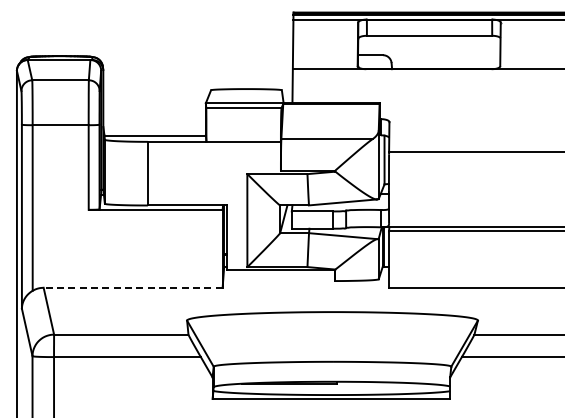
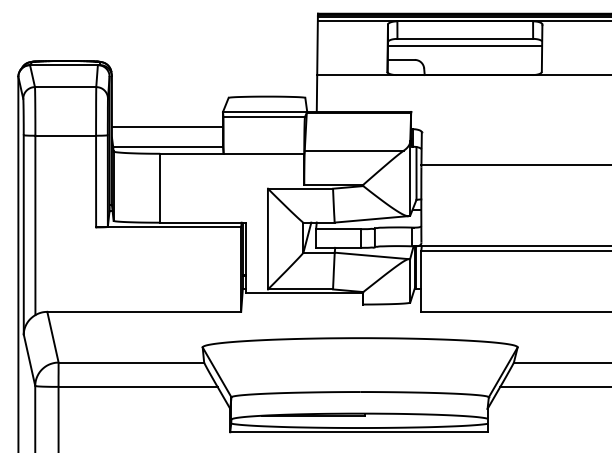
line: (429, 42) -> (465, 46), added
line: (154, 116) -> (167, 126), added
line: (132, 287) -> (143, 311), dashed -> solid

